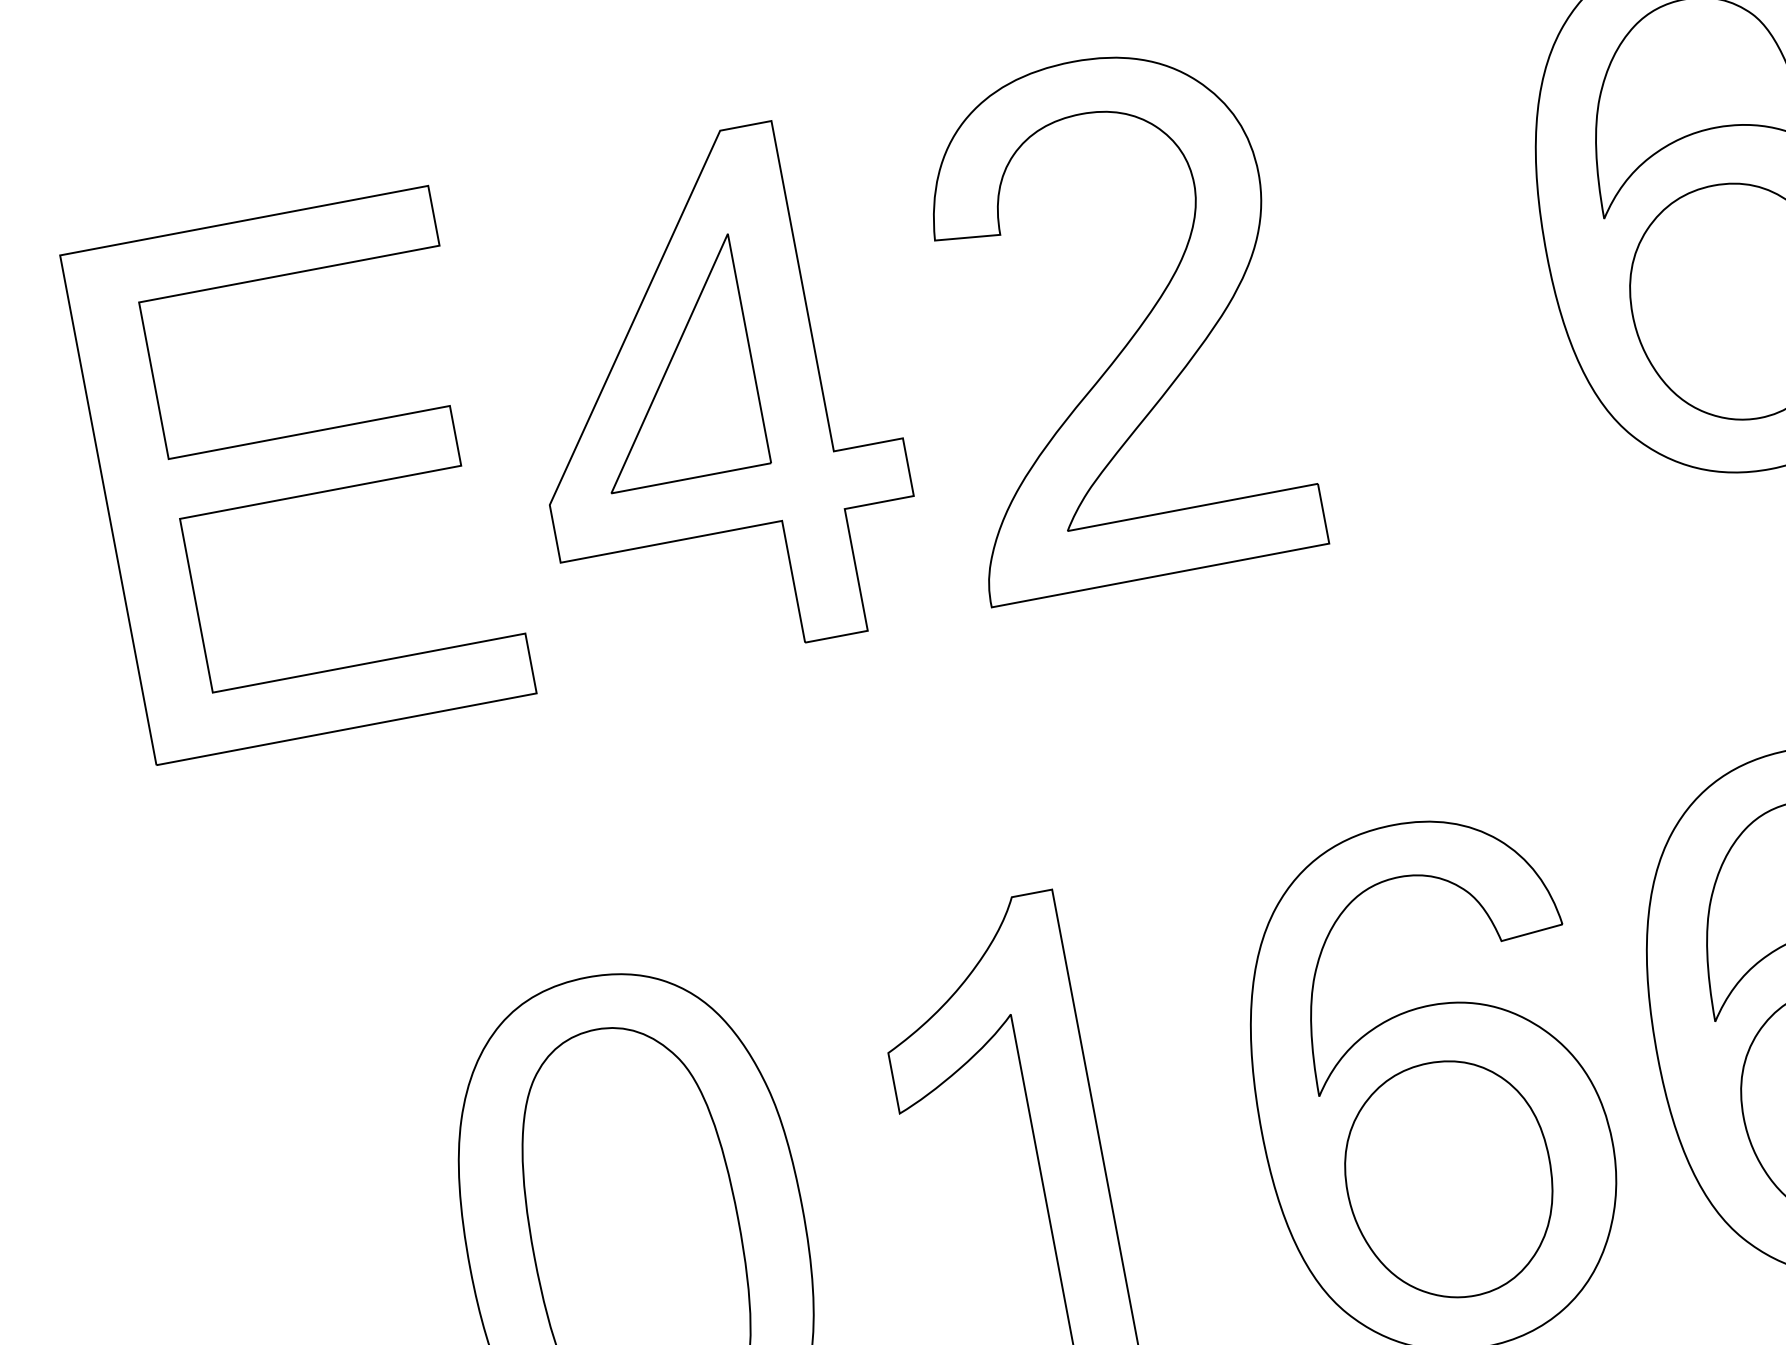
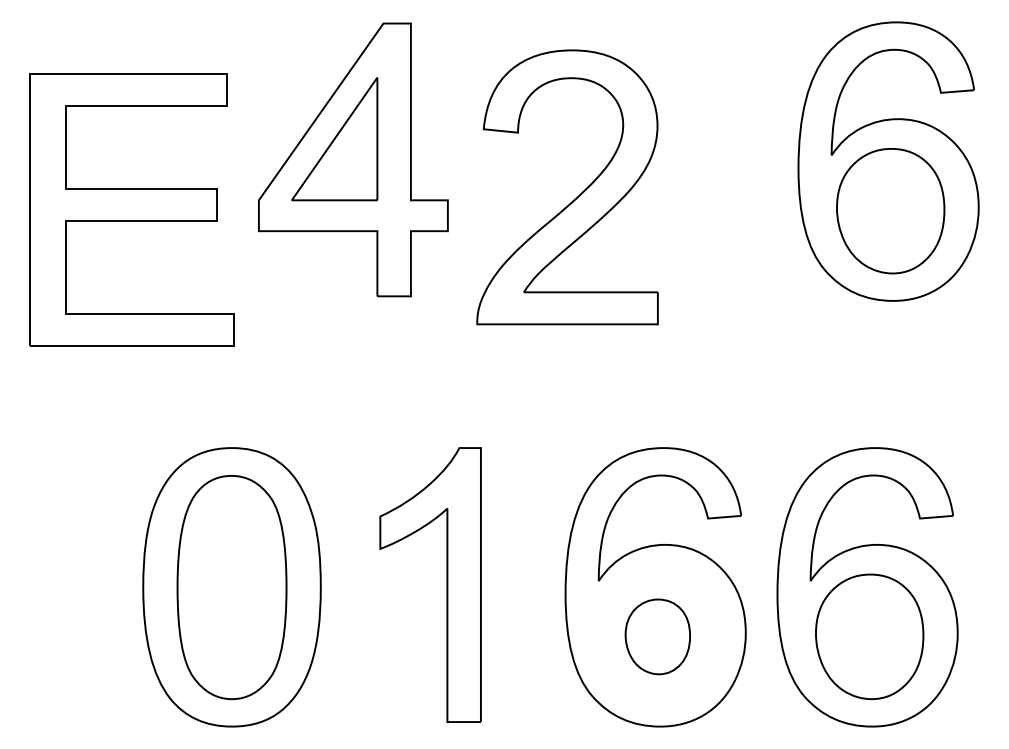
part: (1127, 340) -> (573, 199), moved
part: (297, 473) -> (131, 209), moved
part: (1448, 1179) -> (657, 636), size x0.6

